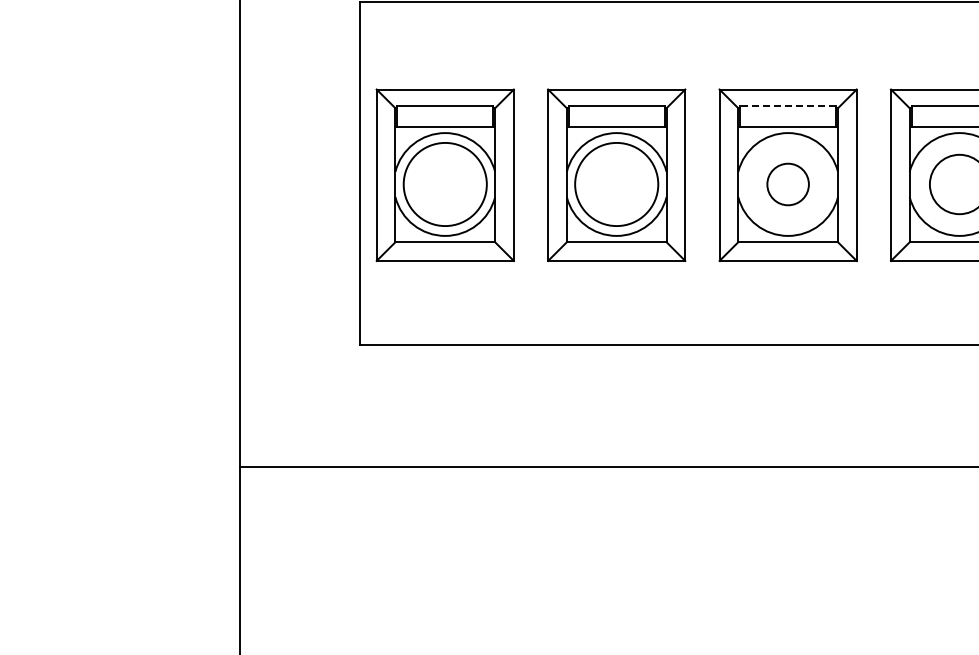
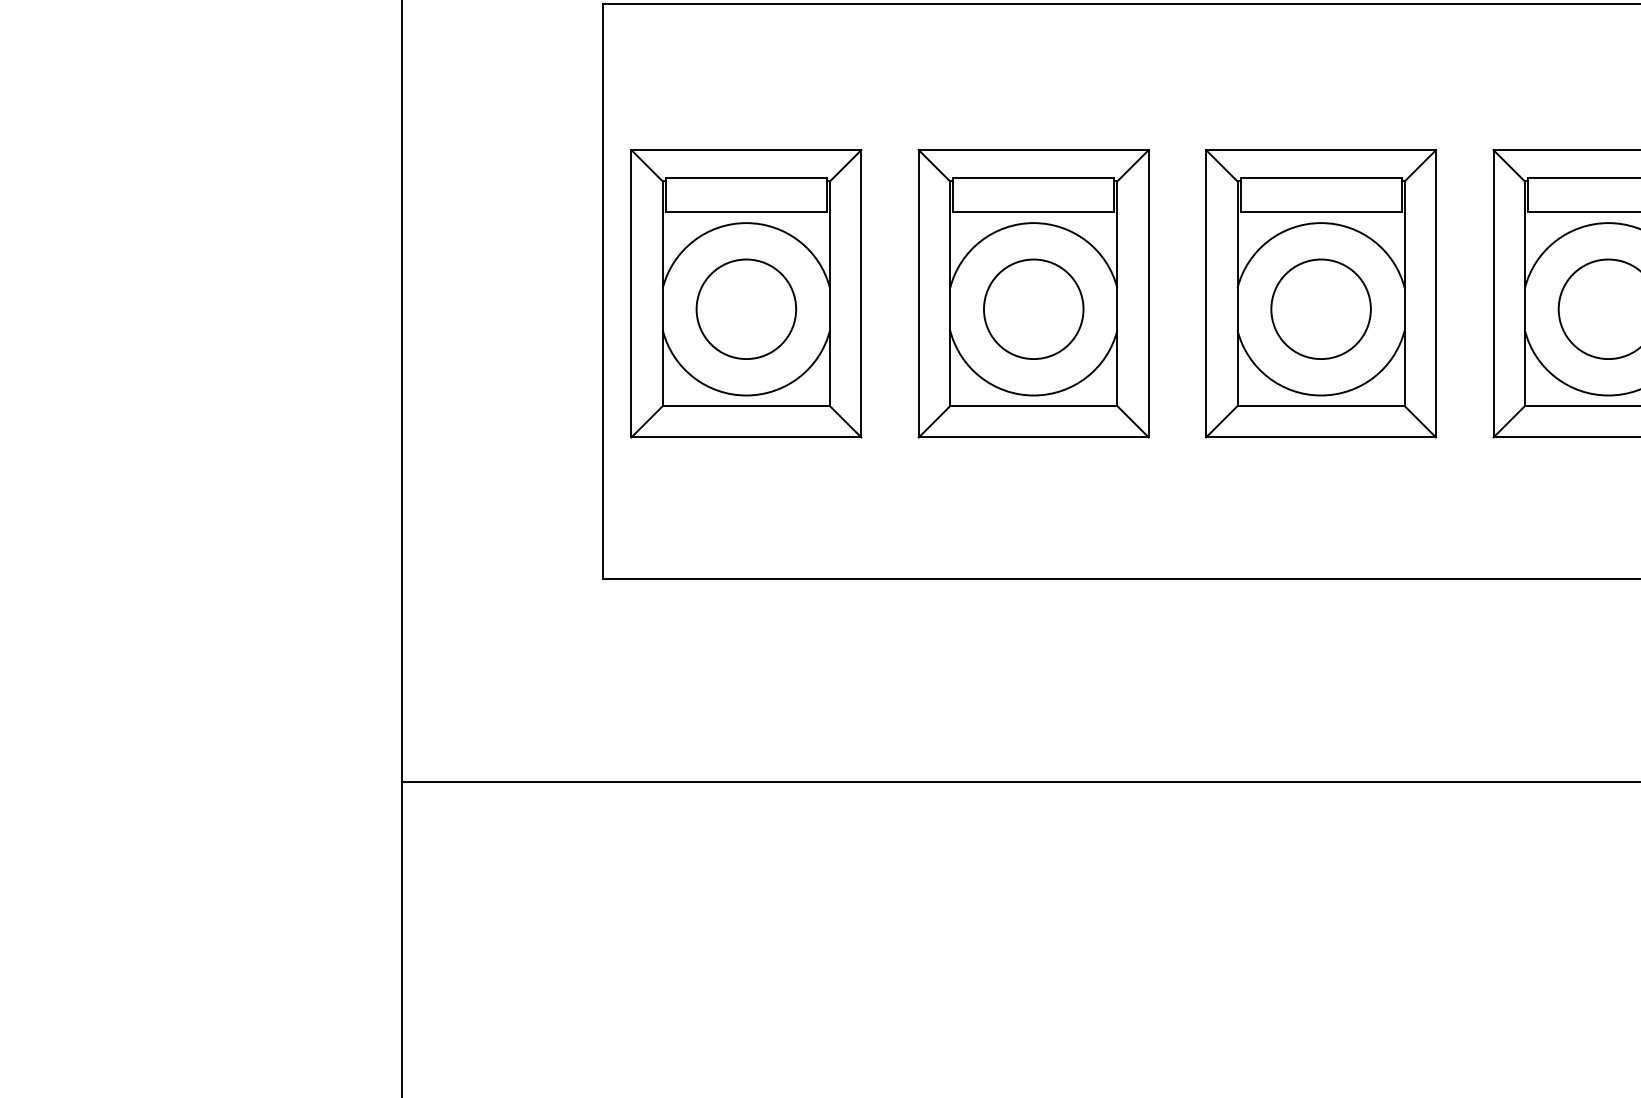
line: (788, 106) -> (1321, 178), dashed -> solid
circle: (444, 184) -> (745, 309), size x0.71
circle: (616, 184) -> (1033, 309), size x0.71
circle: (787, 184) -> (1320, 309), size x1.43

